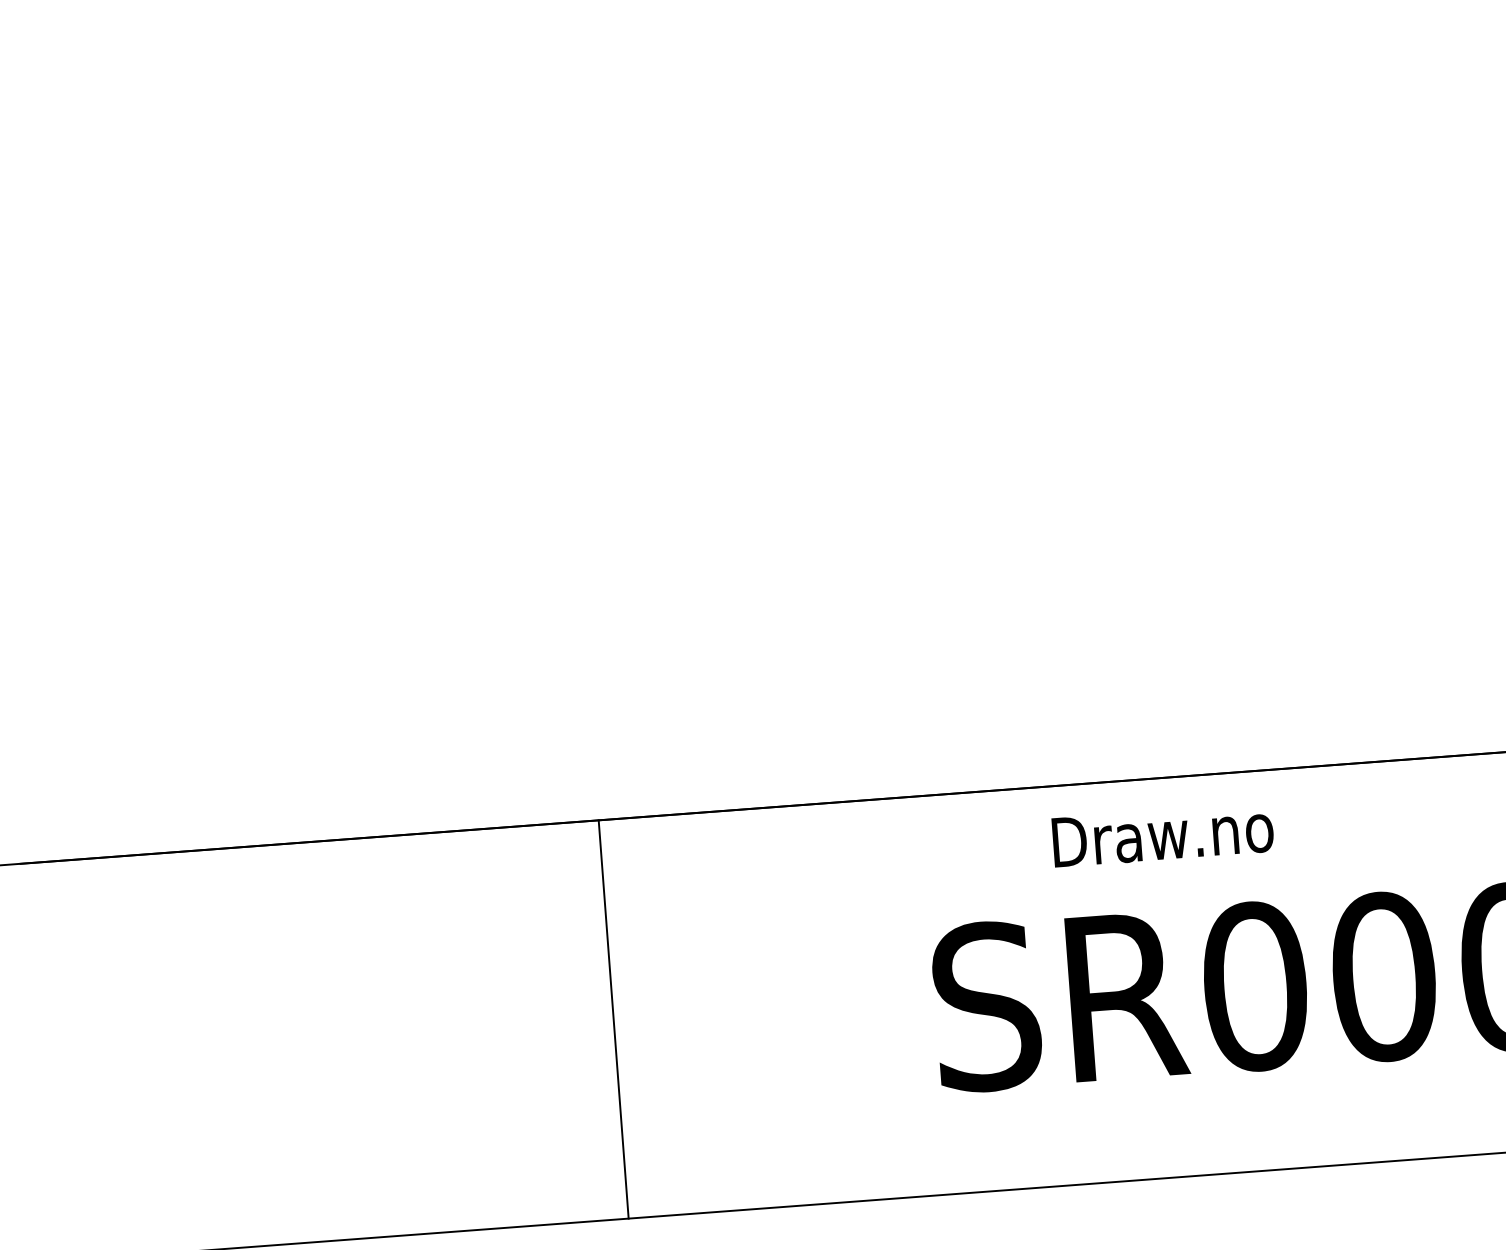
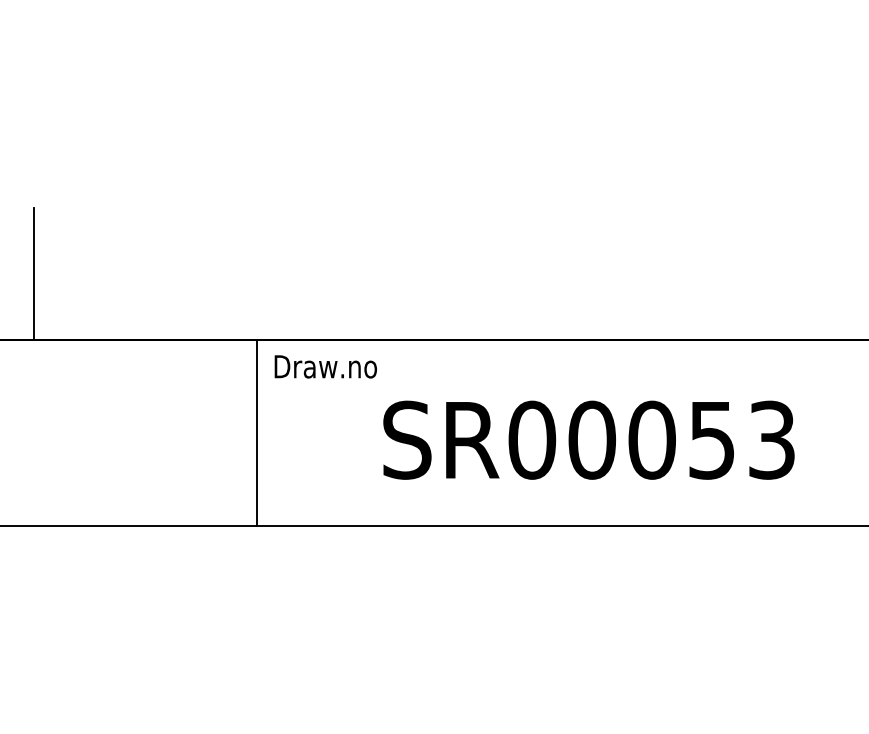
line: (157, 711) -> (33, 274), added
text: (1162, 834) -> (325, 366), moved
line: (614, 1018) -> (257, 432), moved

